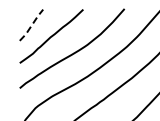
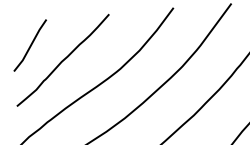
line: (31, 25) -> (30, 45), dashed -> solid

